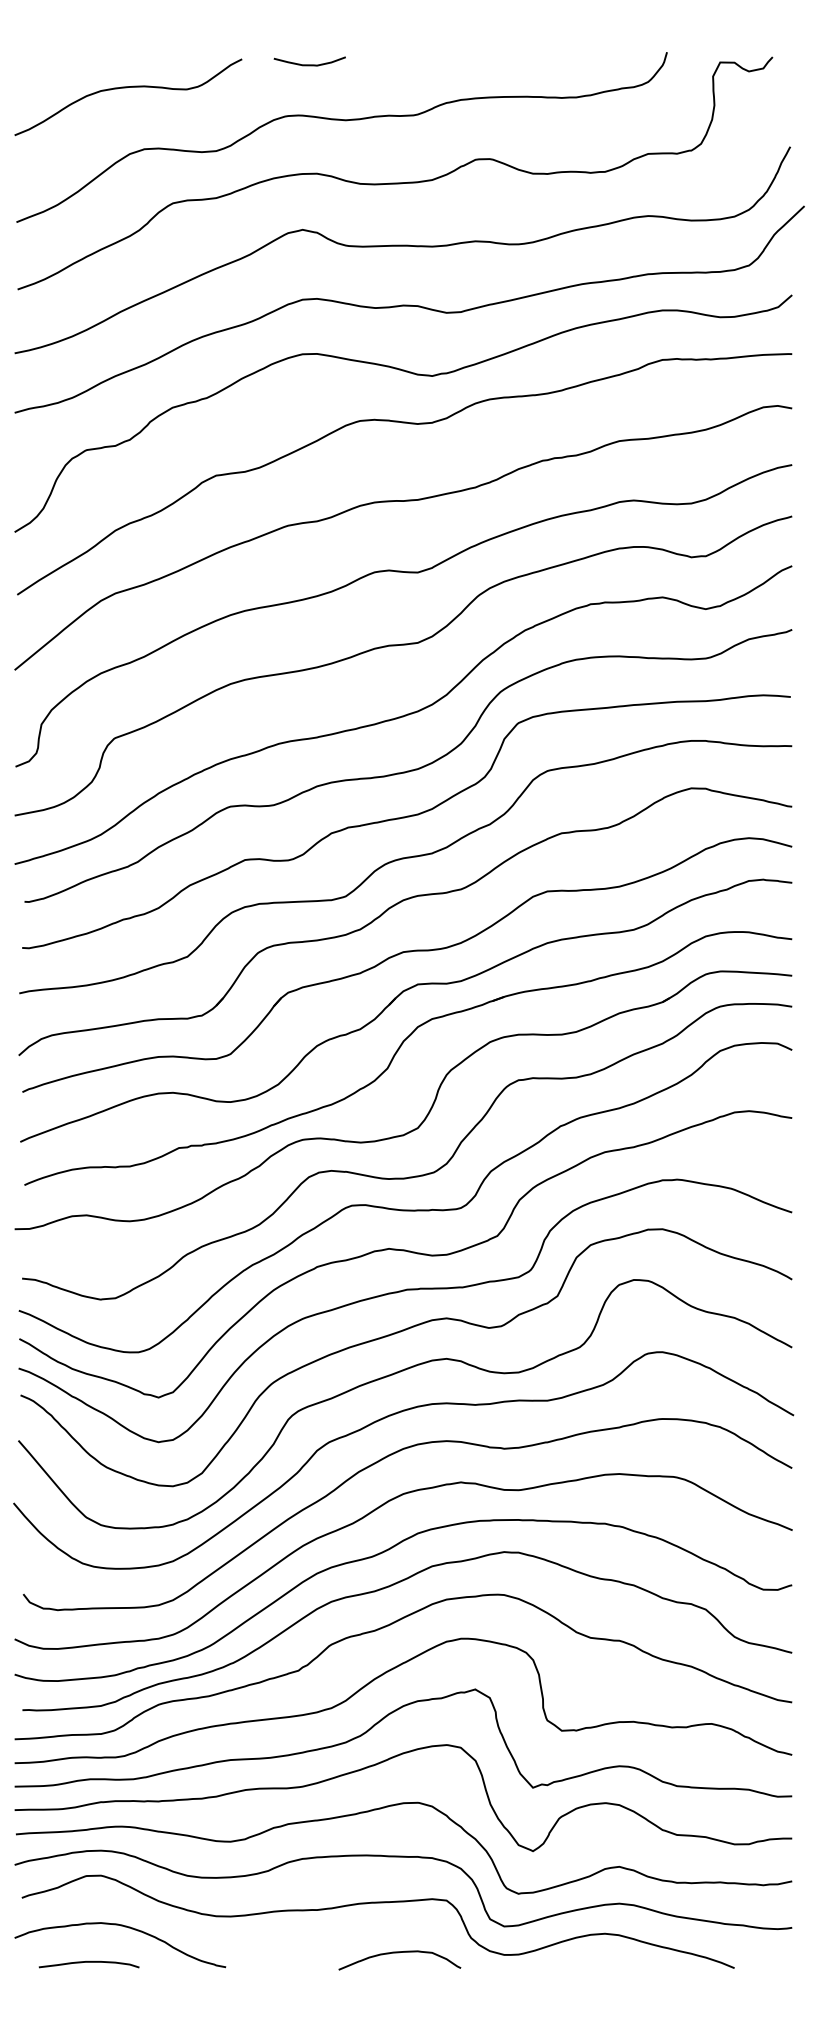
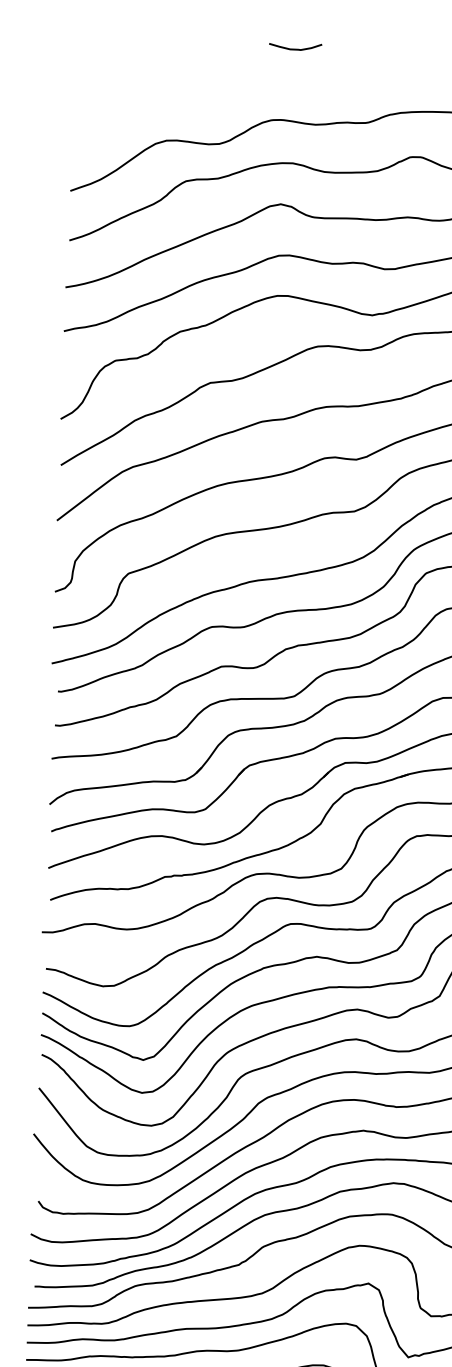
curve: (309, 64) -> (295, 48), moved
curve: (126, 88) -> (154, 95), removed

